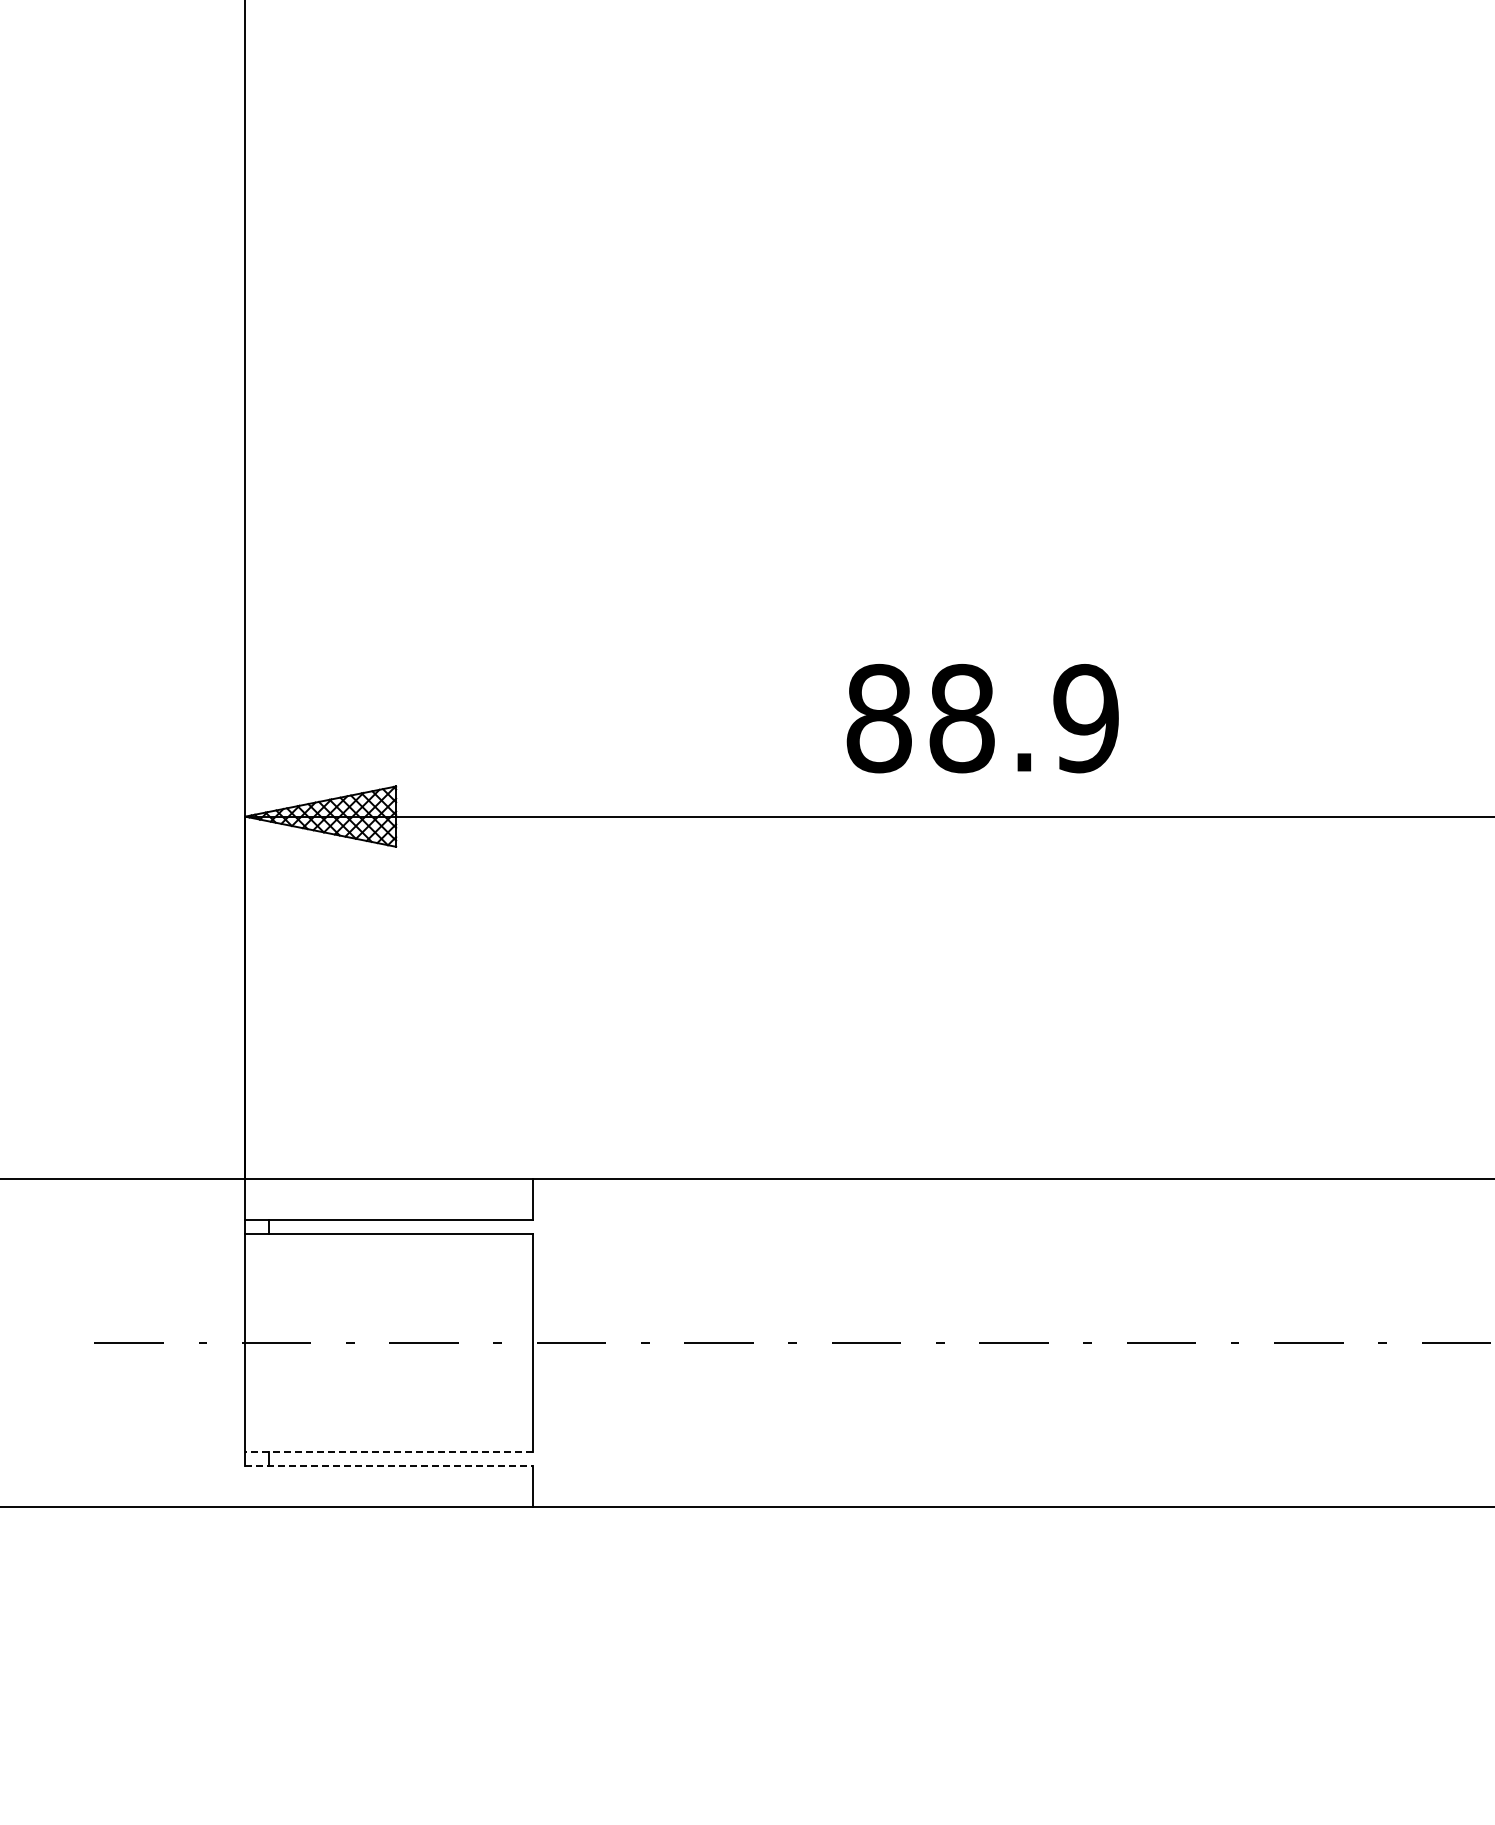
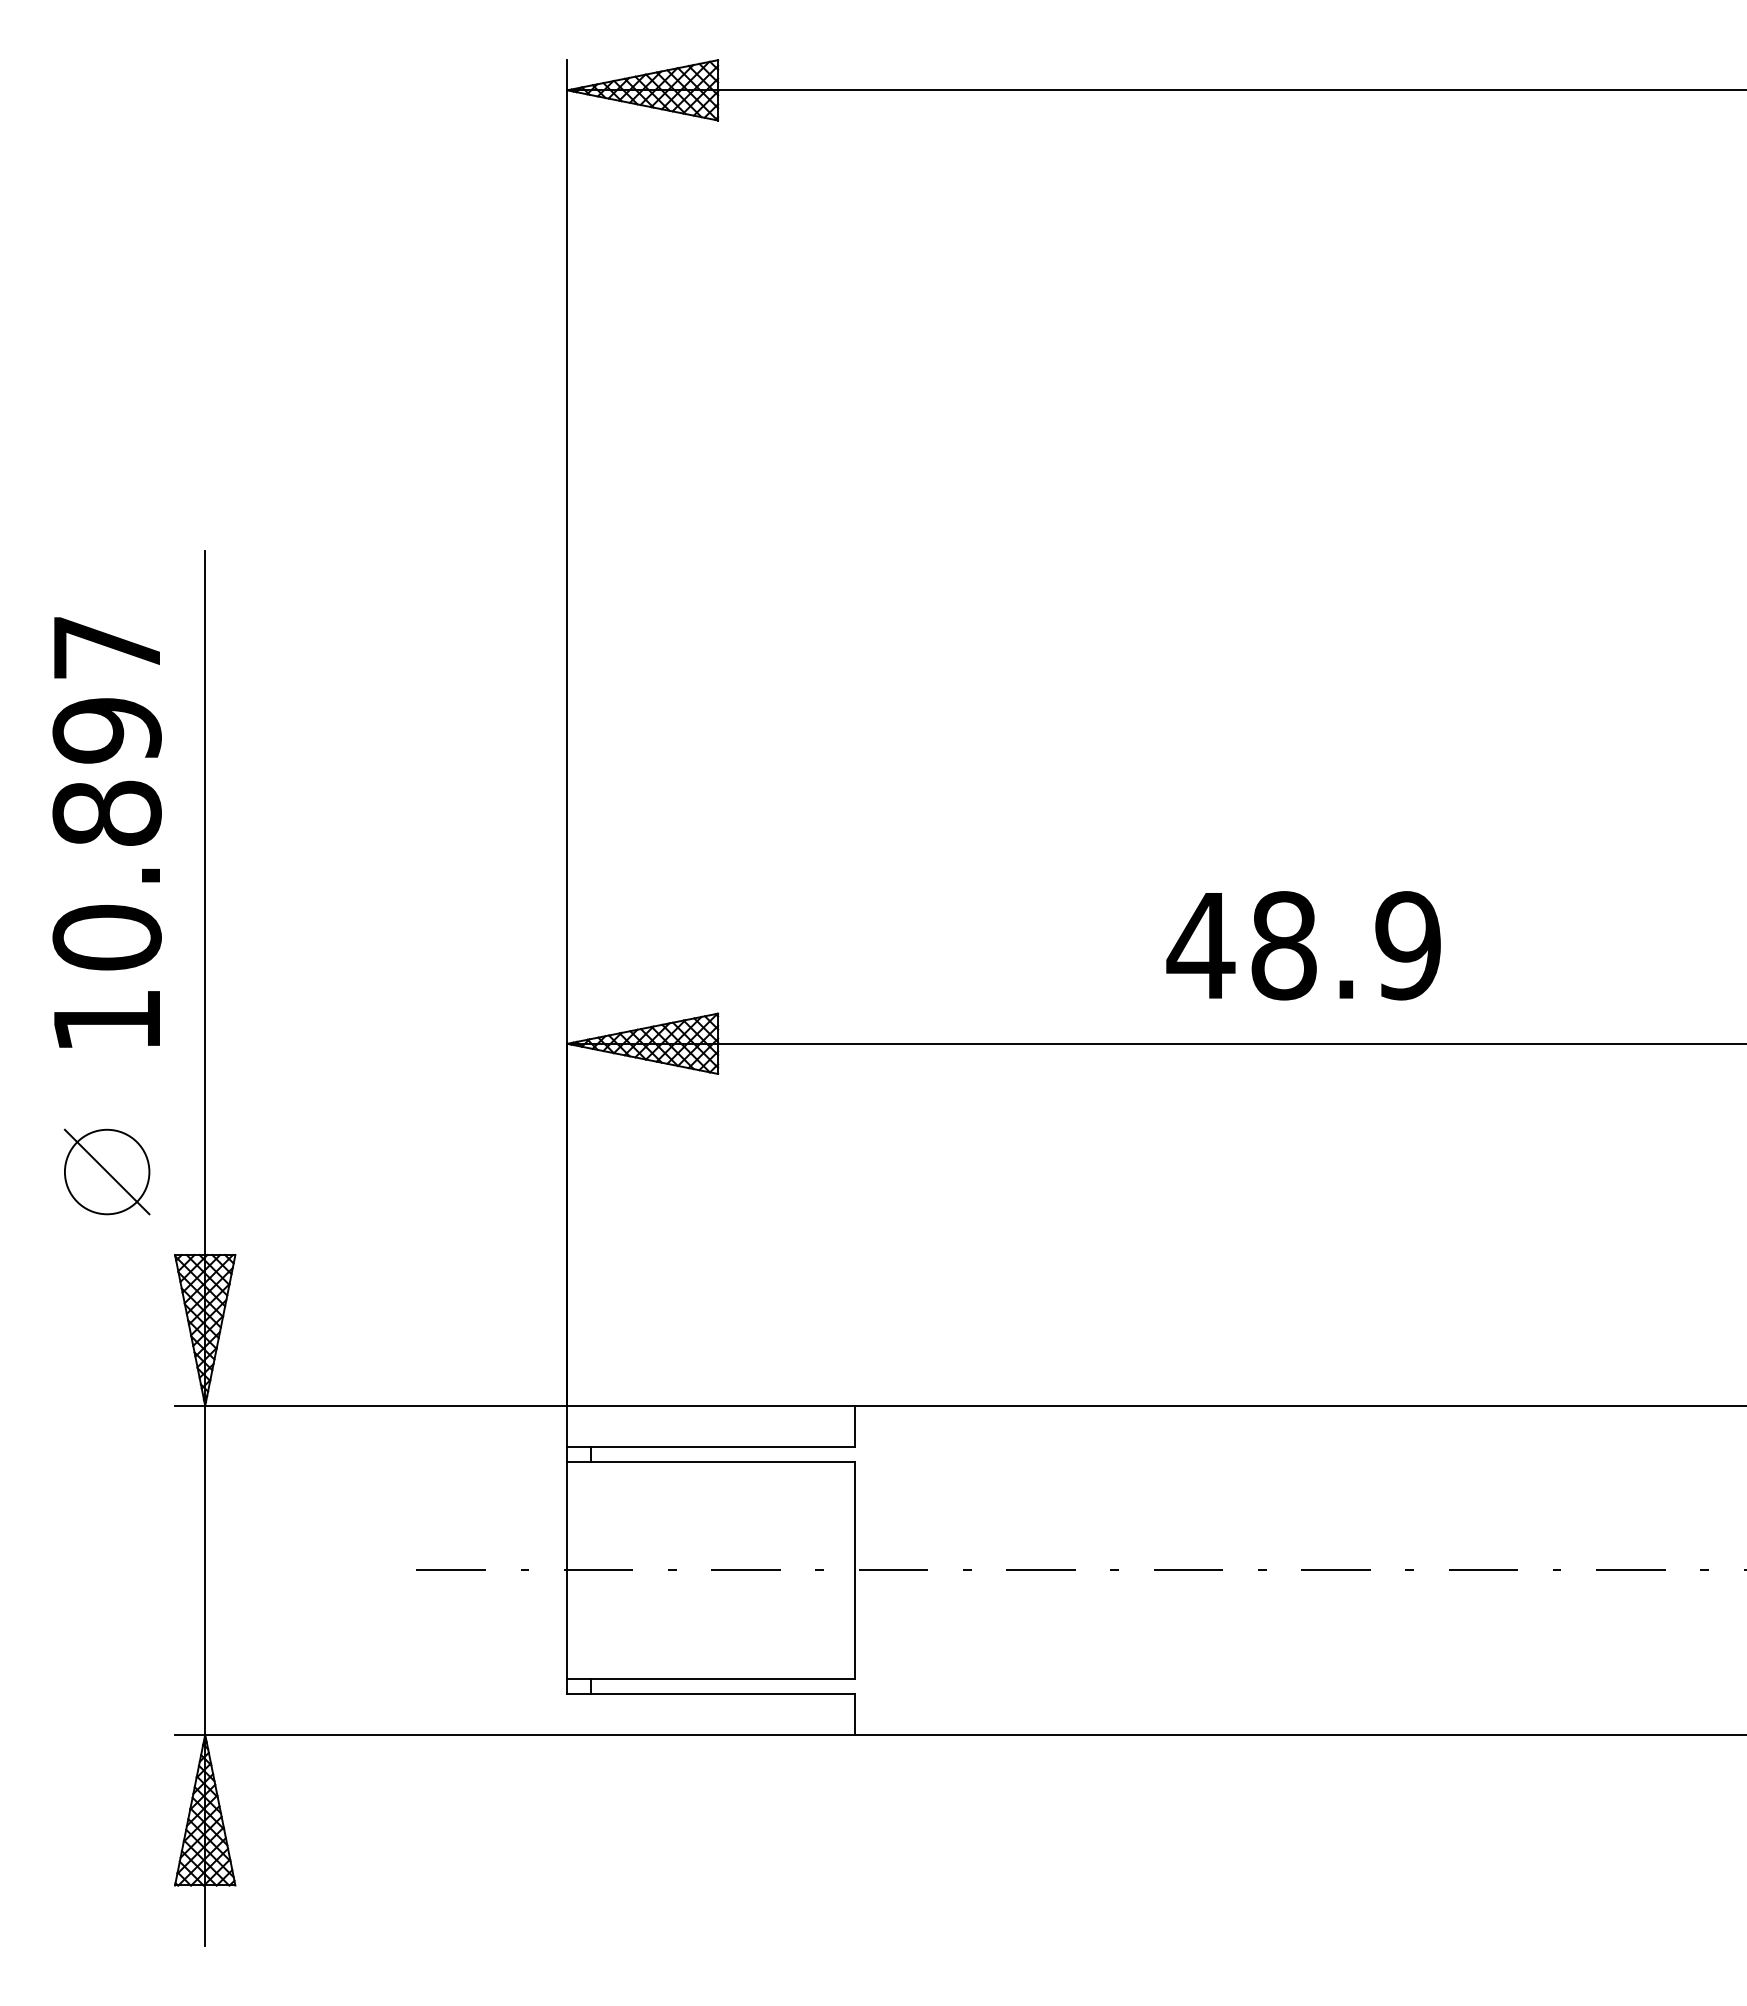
text: (878, 718) -> (1200, 945), 88.9 -> 48.9
line: (388, 1451) -> (710, 1678), dashed -> solid
line: (388, 1466) -> (710, 1693), dashed -> solid

